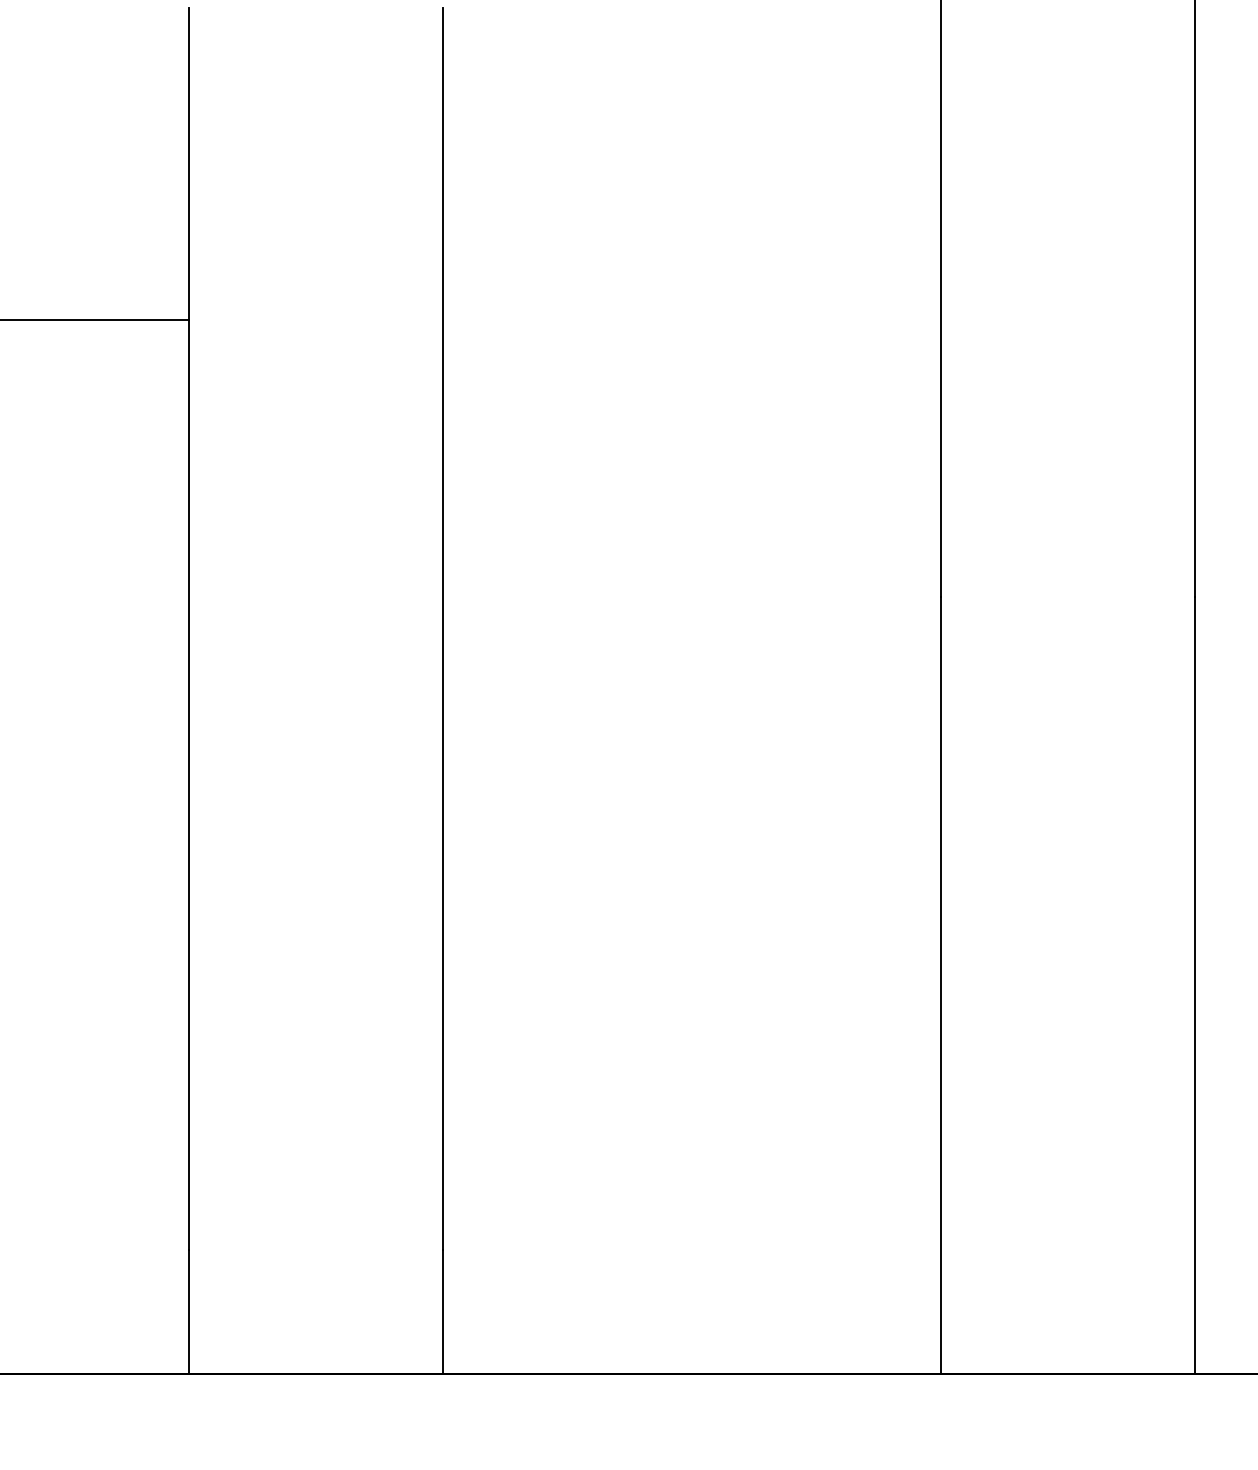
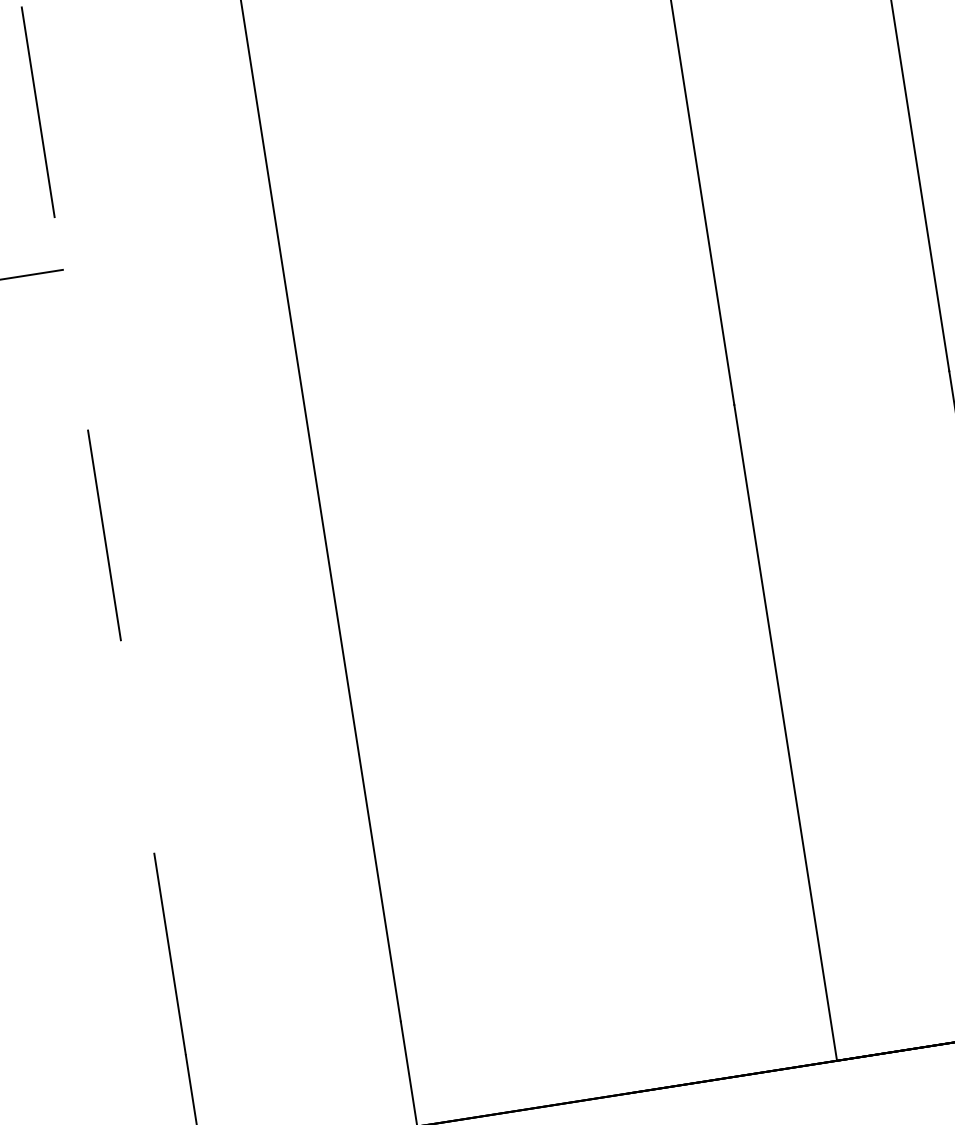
line: (188, 628) -> (103, 530), solid -> dashed

